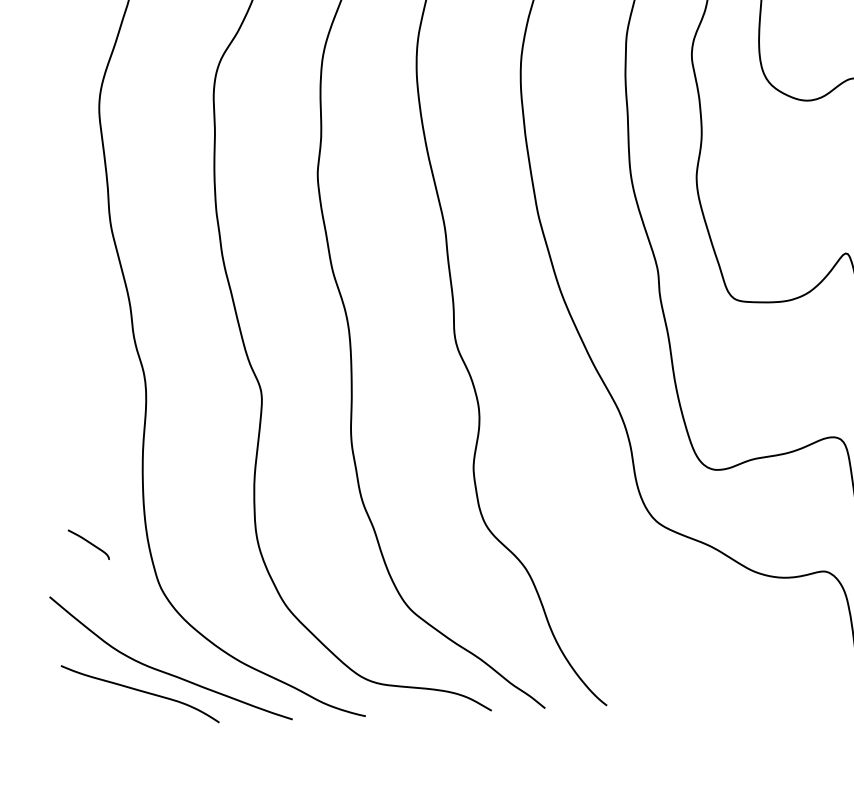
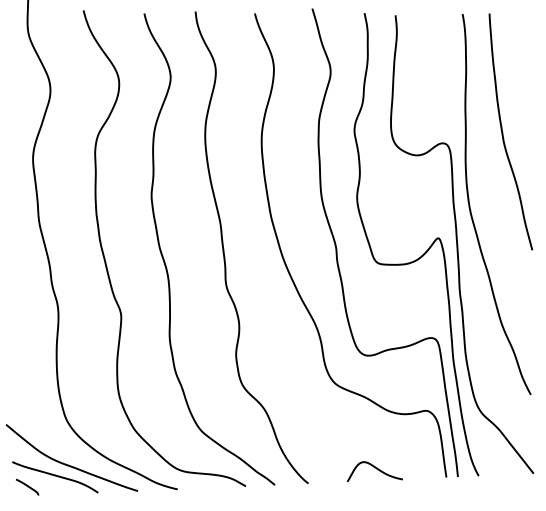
curve: (88, 543) -> (27, 486), moved
curve: (732, 679) -> (376, 469), added

